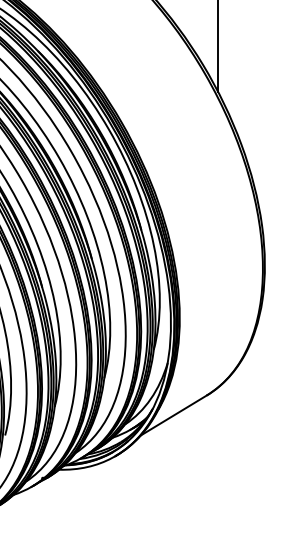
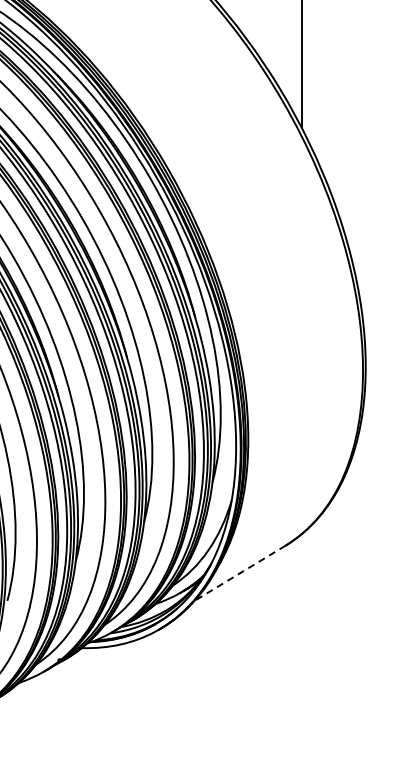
line: (173, 415) -> (239, 573), solid -> dashed

